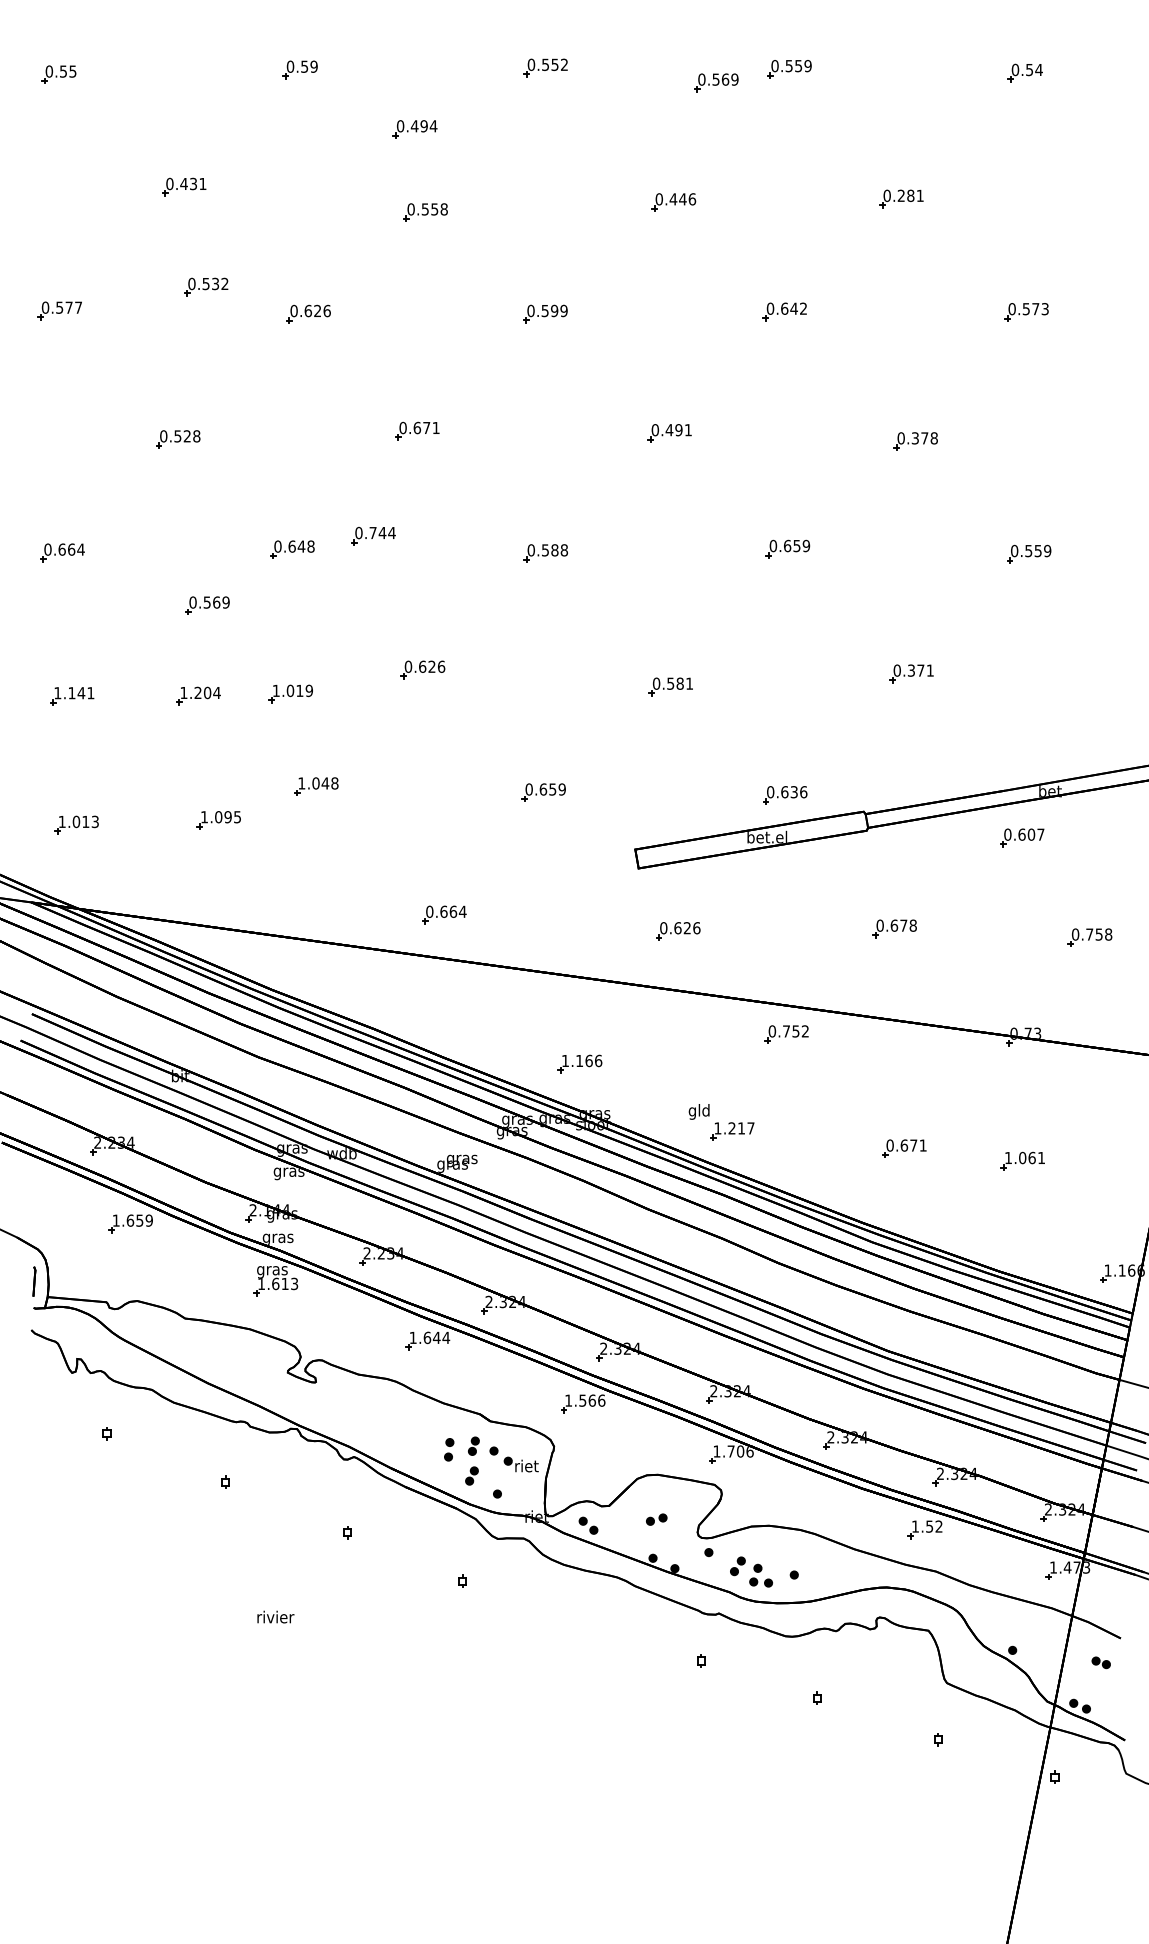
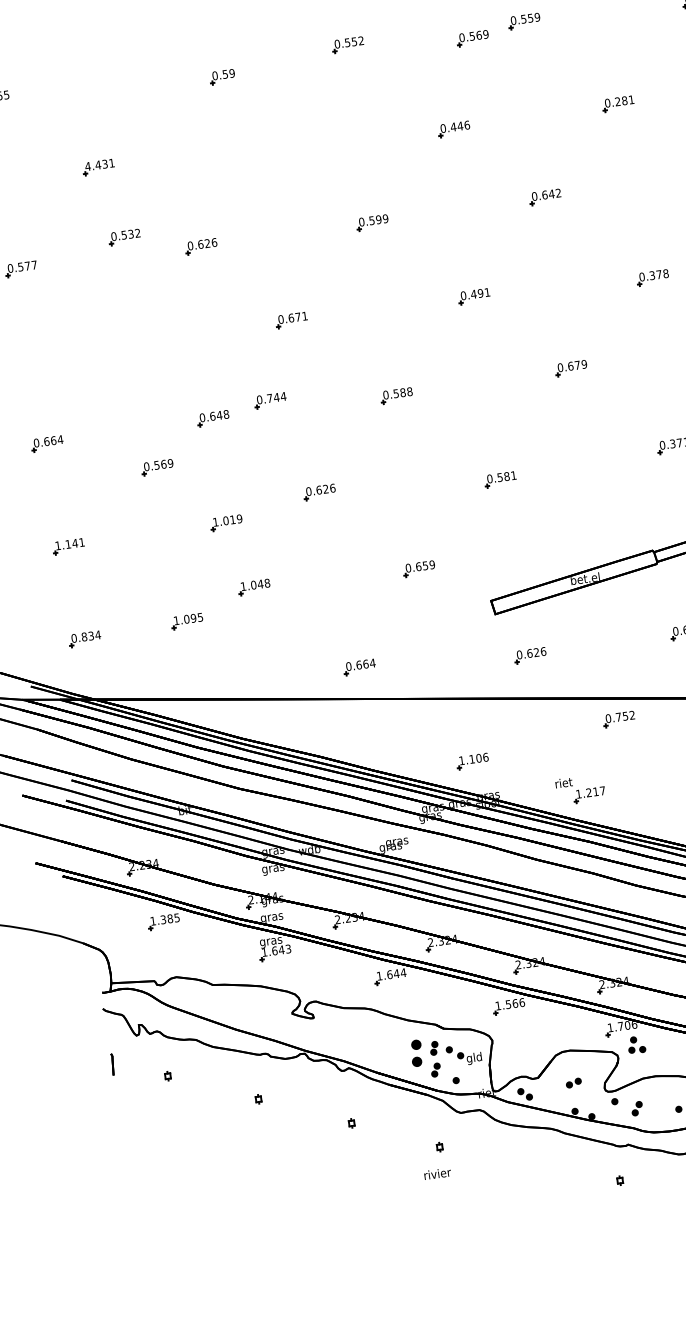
part: (299, 69) -> (221, 76), moved
part: (414, 129) -> (259, 102), removed
text: (169, 183) -> (87, 166), 0.431 -> 4.431
part: (425, 212) -> (275, 161), removed
part: (178, 439) -> (119, 350), removed
text: (796, 546) -> (577, 365), 0.659 -> 0.679
part: (198, 695) -> (159, 533), removed
part: (785, 795) -> (594, 546), removed
text: (78, 821) -> (85, 636), 1.013 -> 0.834
text: (588, 1060) -> (478, 758), 1.166 -> 1.106
text: (699, 1111) -> (563, 783), gld -> riet
text: (139, 1220) -> (170, 918), 1.659 -> 1.385
line: (34, 1281) -> (112, 1064), moved
text: (285, 1283) -> (281, 949), 1.613 -> 1.643
part: (449, 1449) -> (417, 1053), size x1.6
text: (526, 1467) -> (474, 1058), riet -> gld
part: (760, 1575) -> (636, 1044), moved
text: (275, 1616) -> (437, 1173), moved

